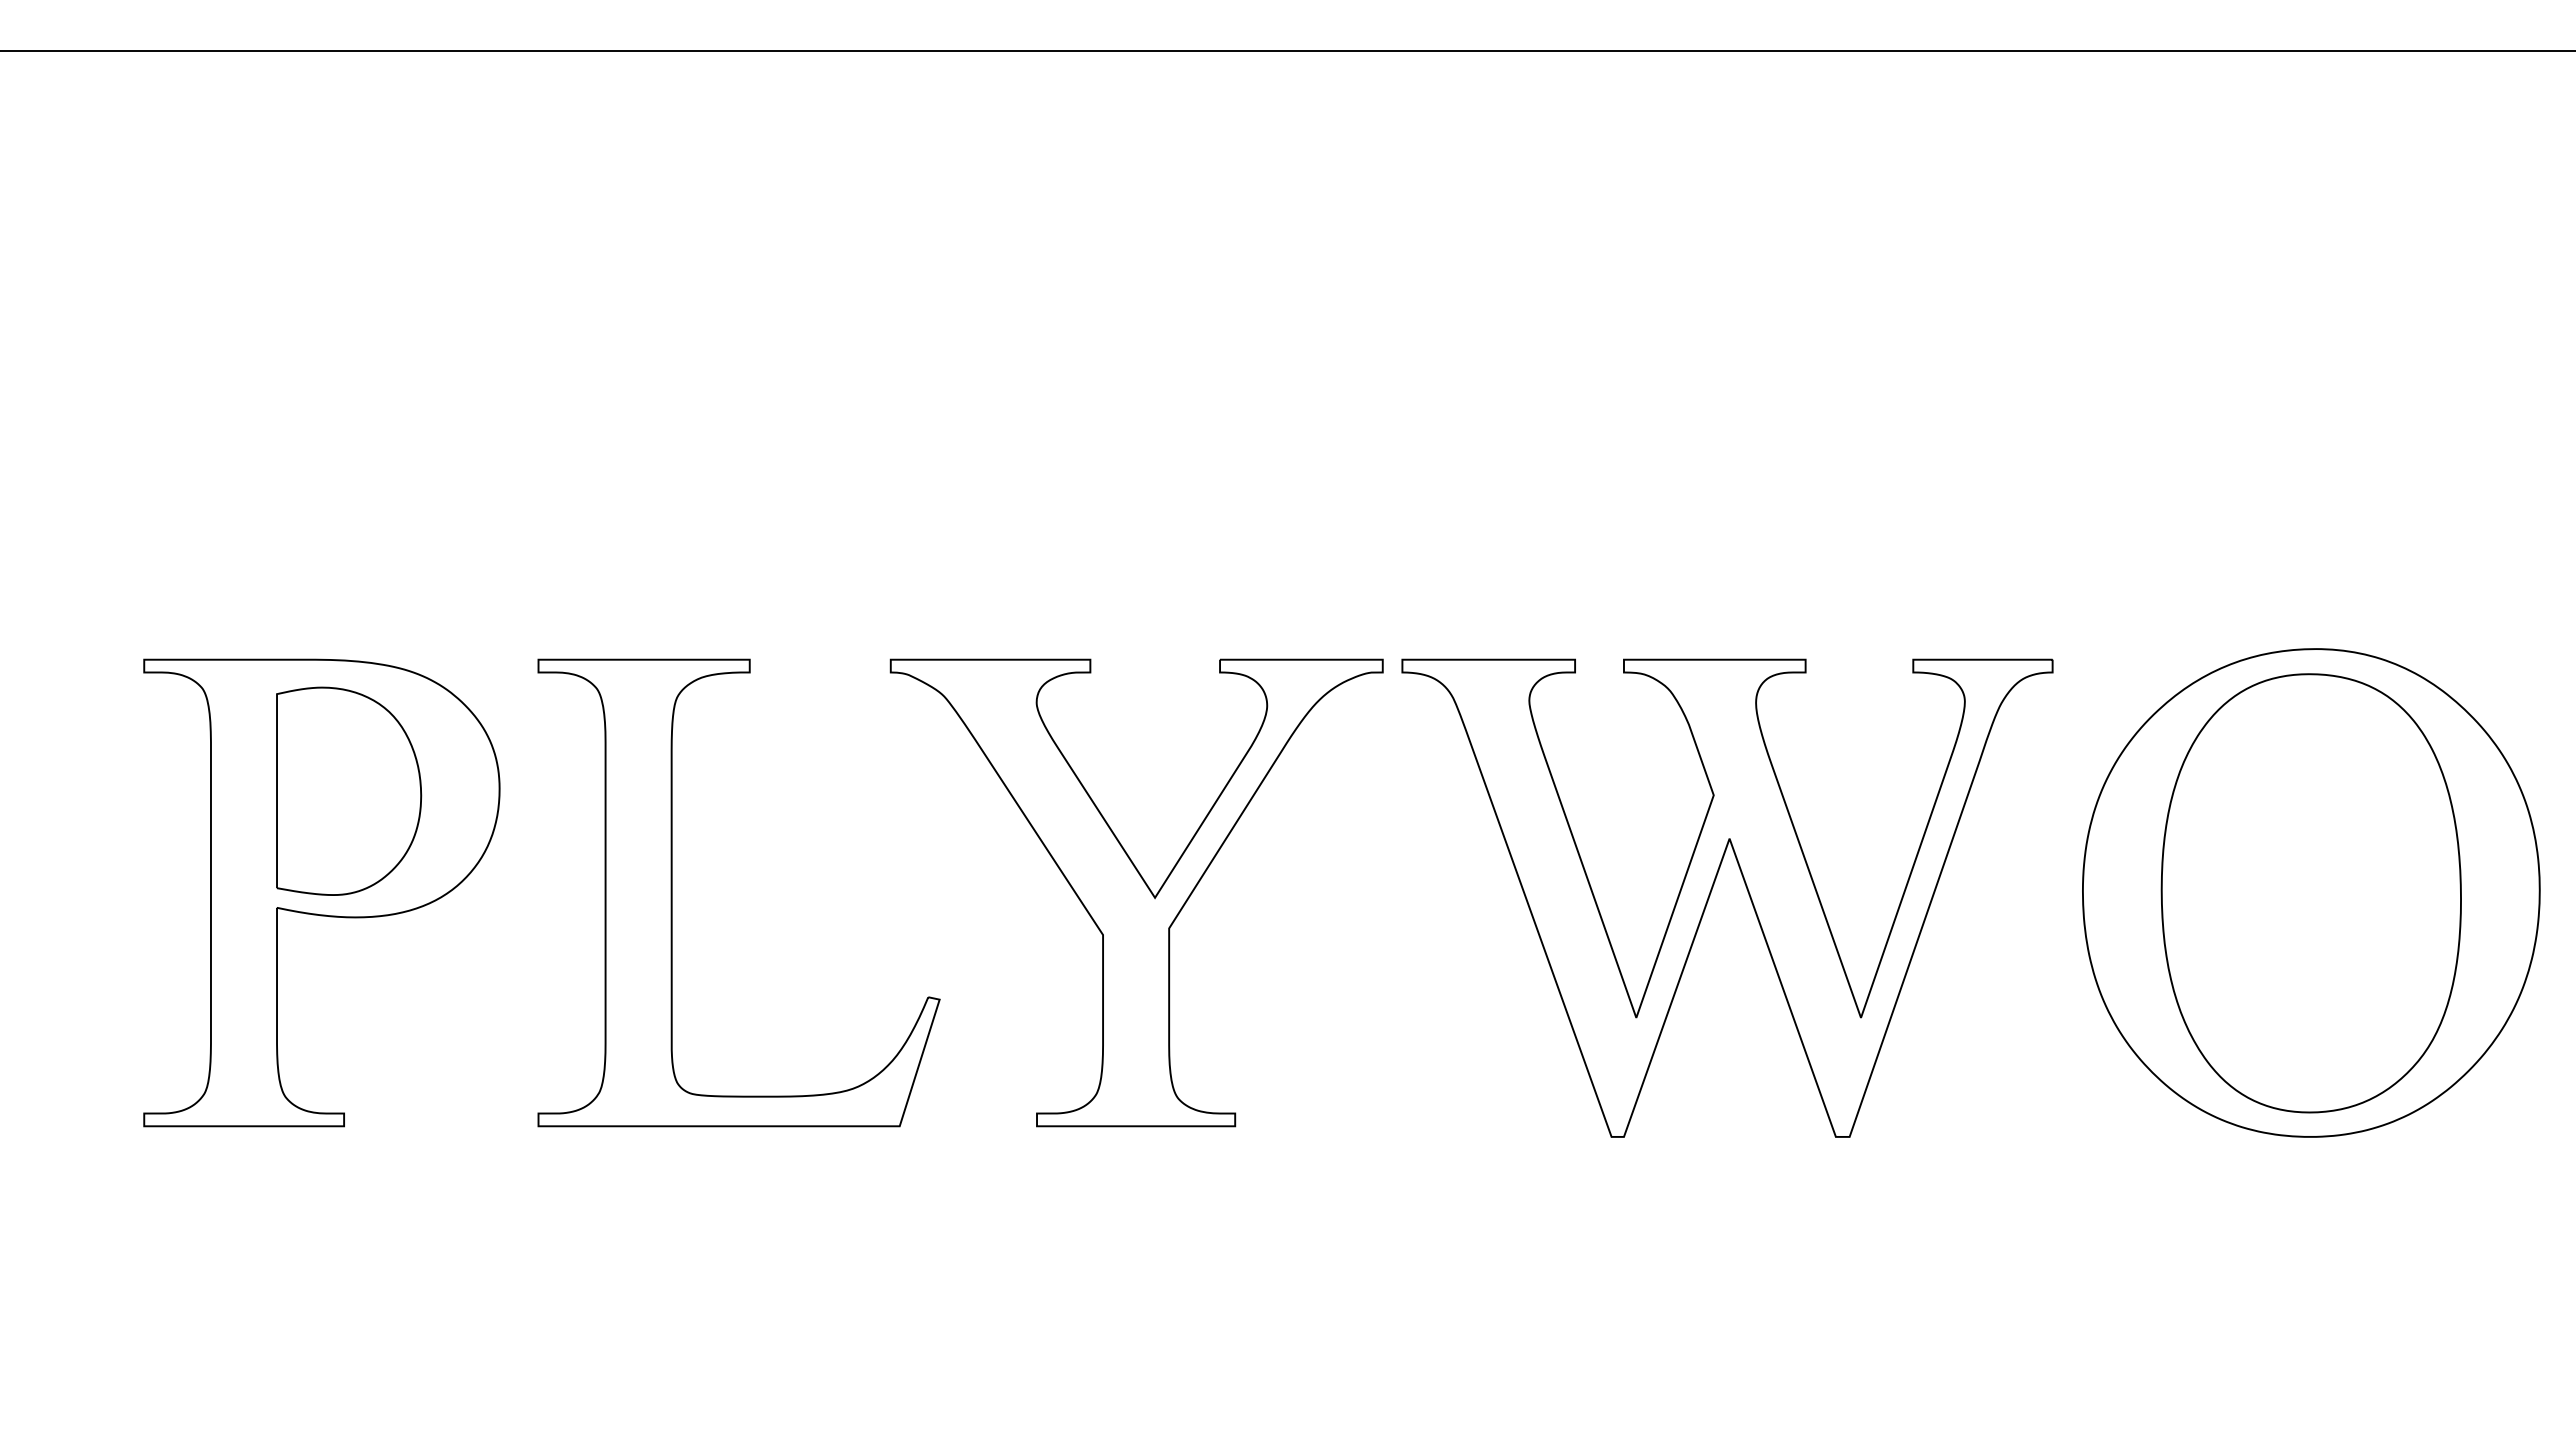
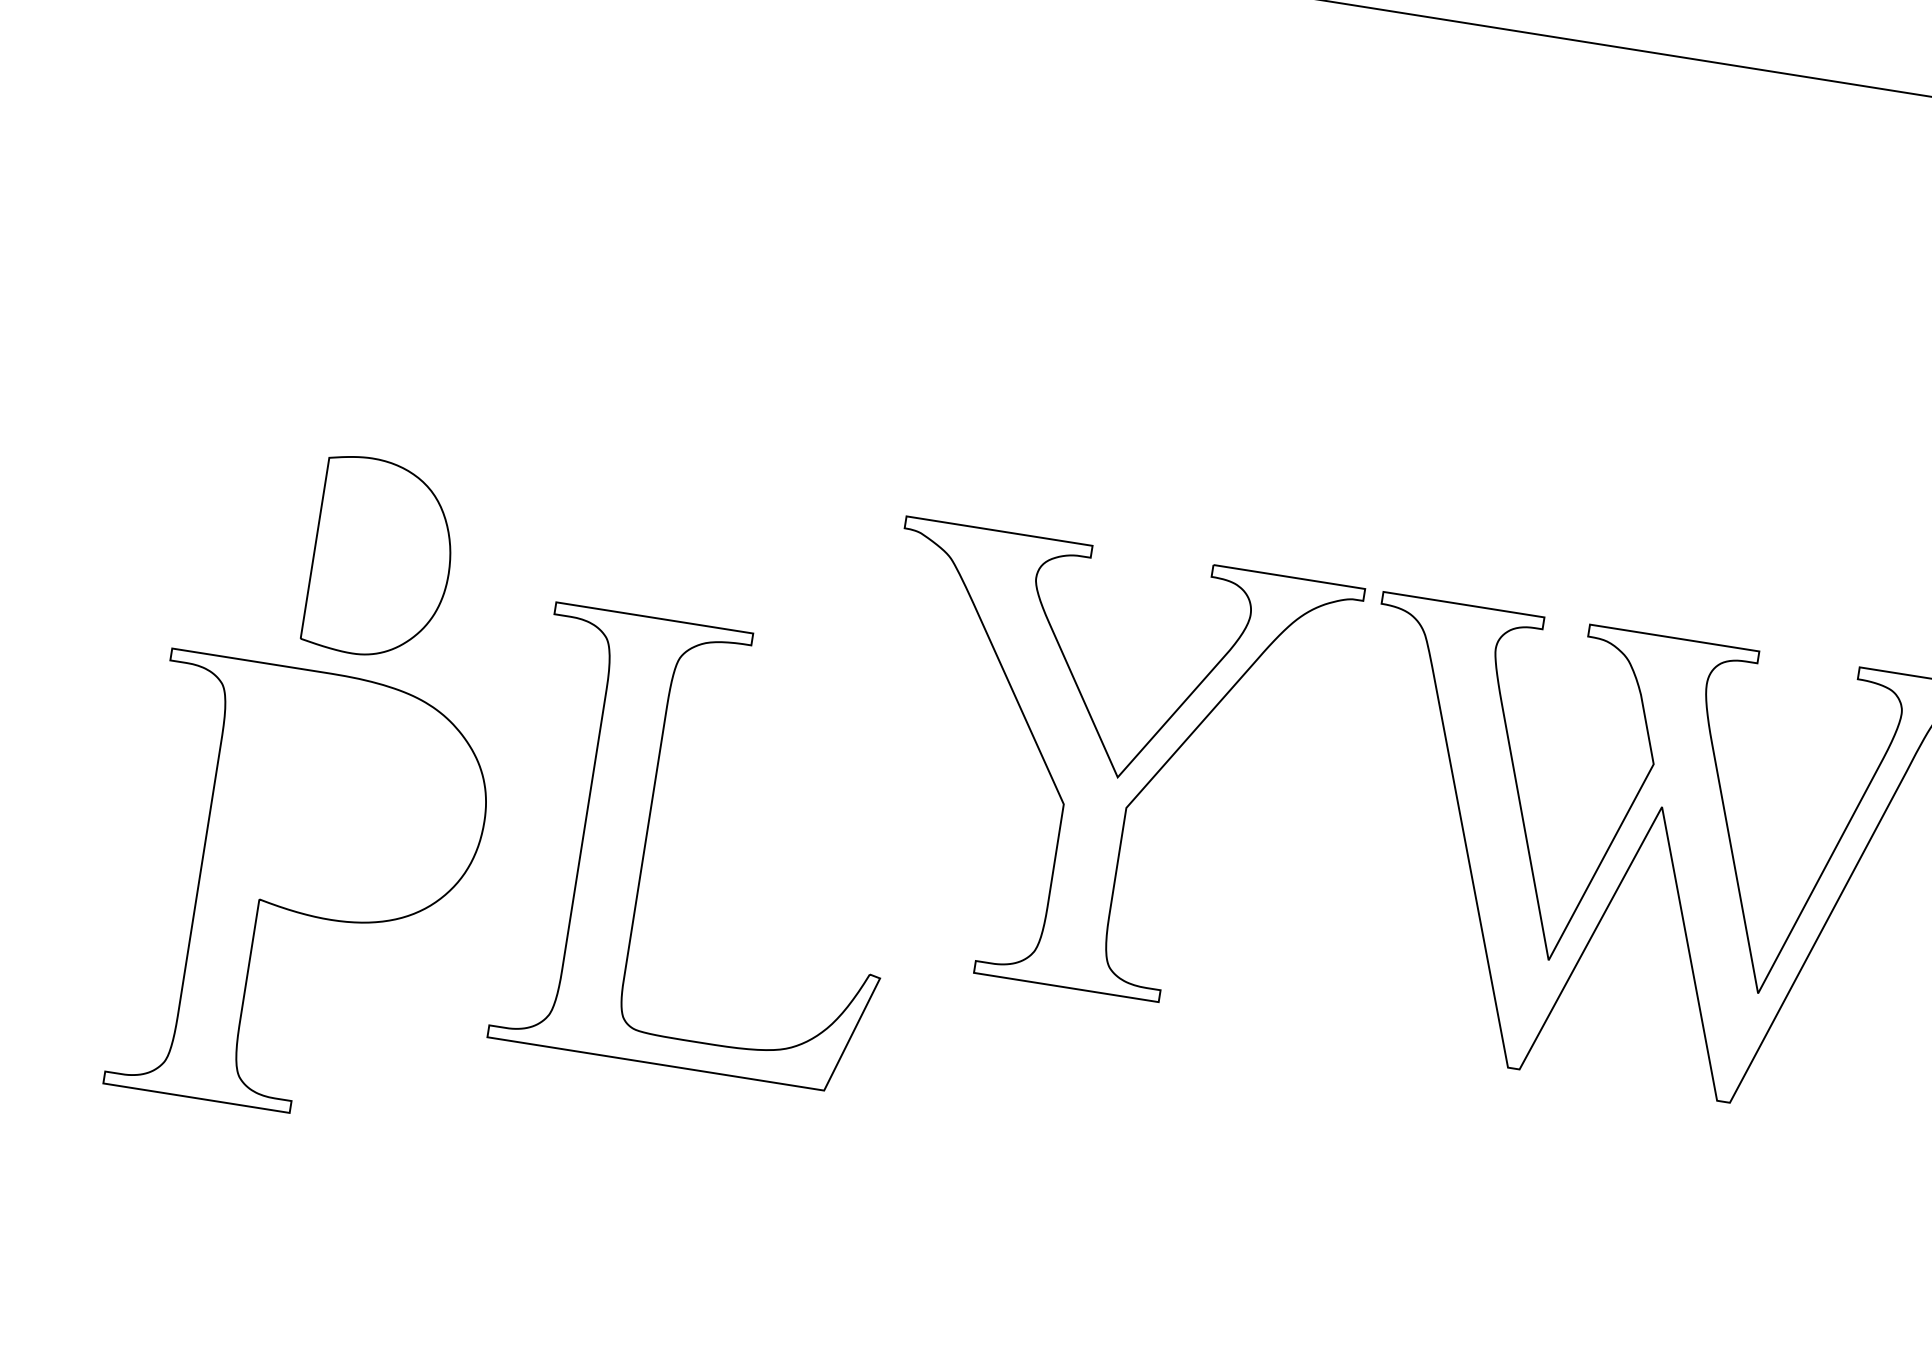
part: (321, 892) -> (303, 891), moved
part: (672, 892) -> (646, 839), moved

